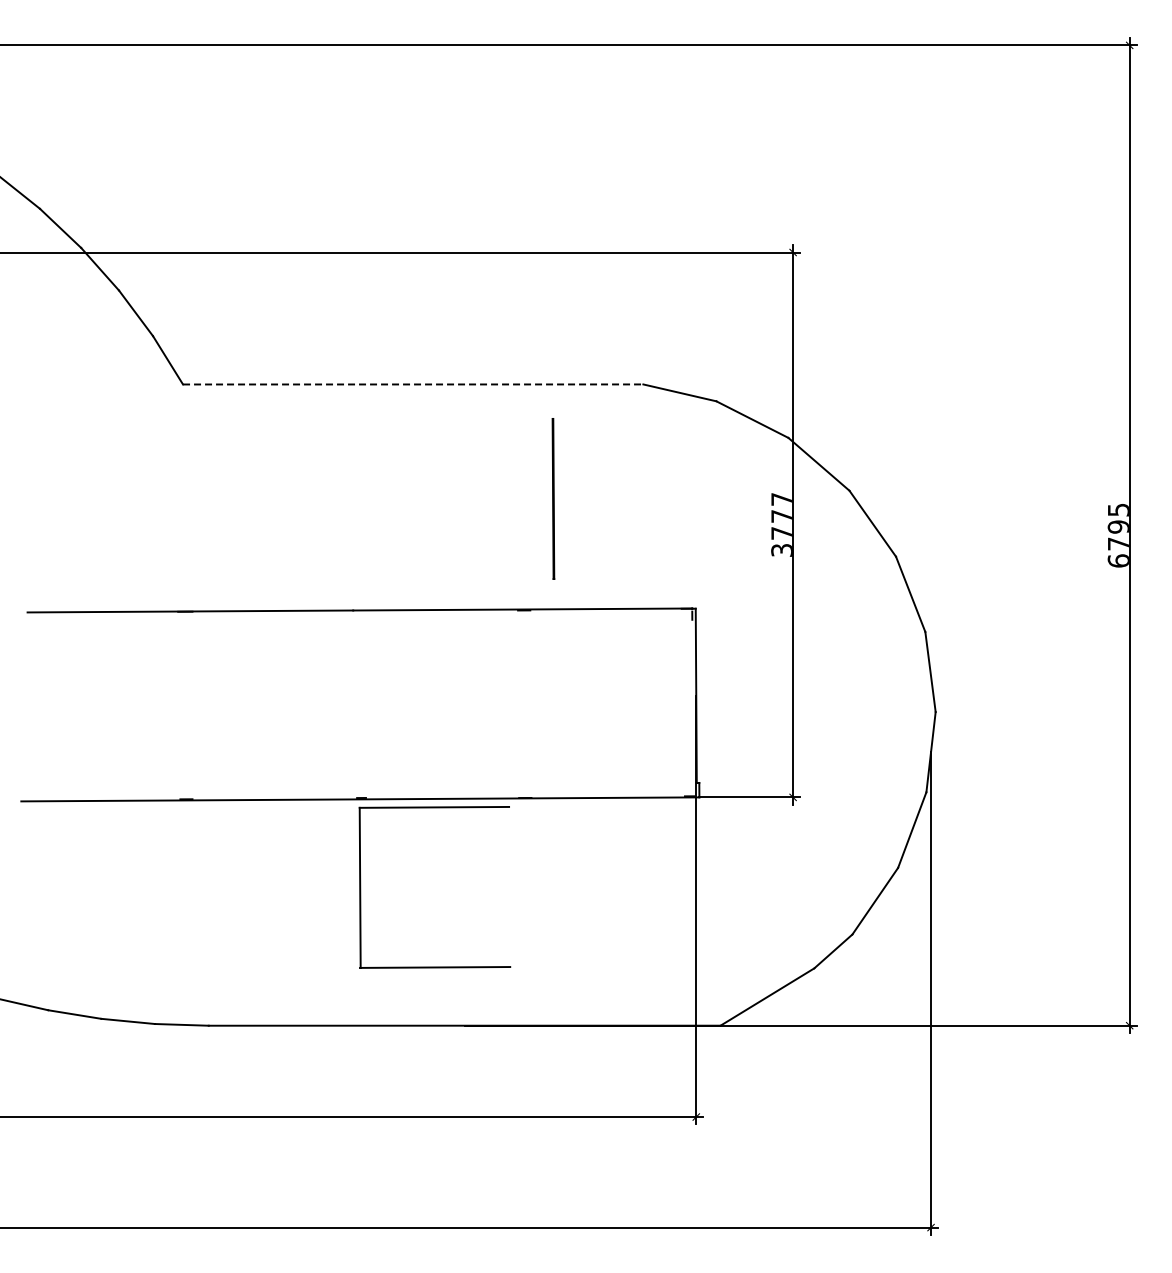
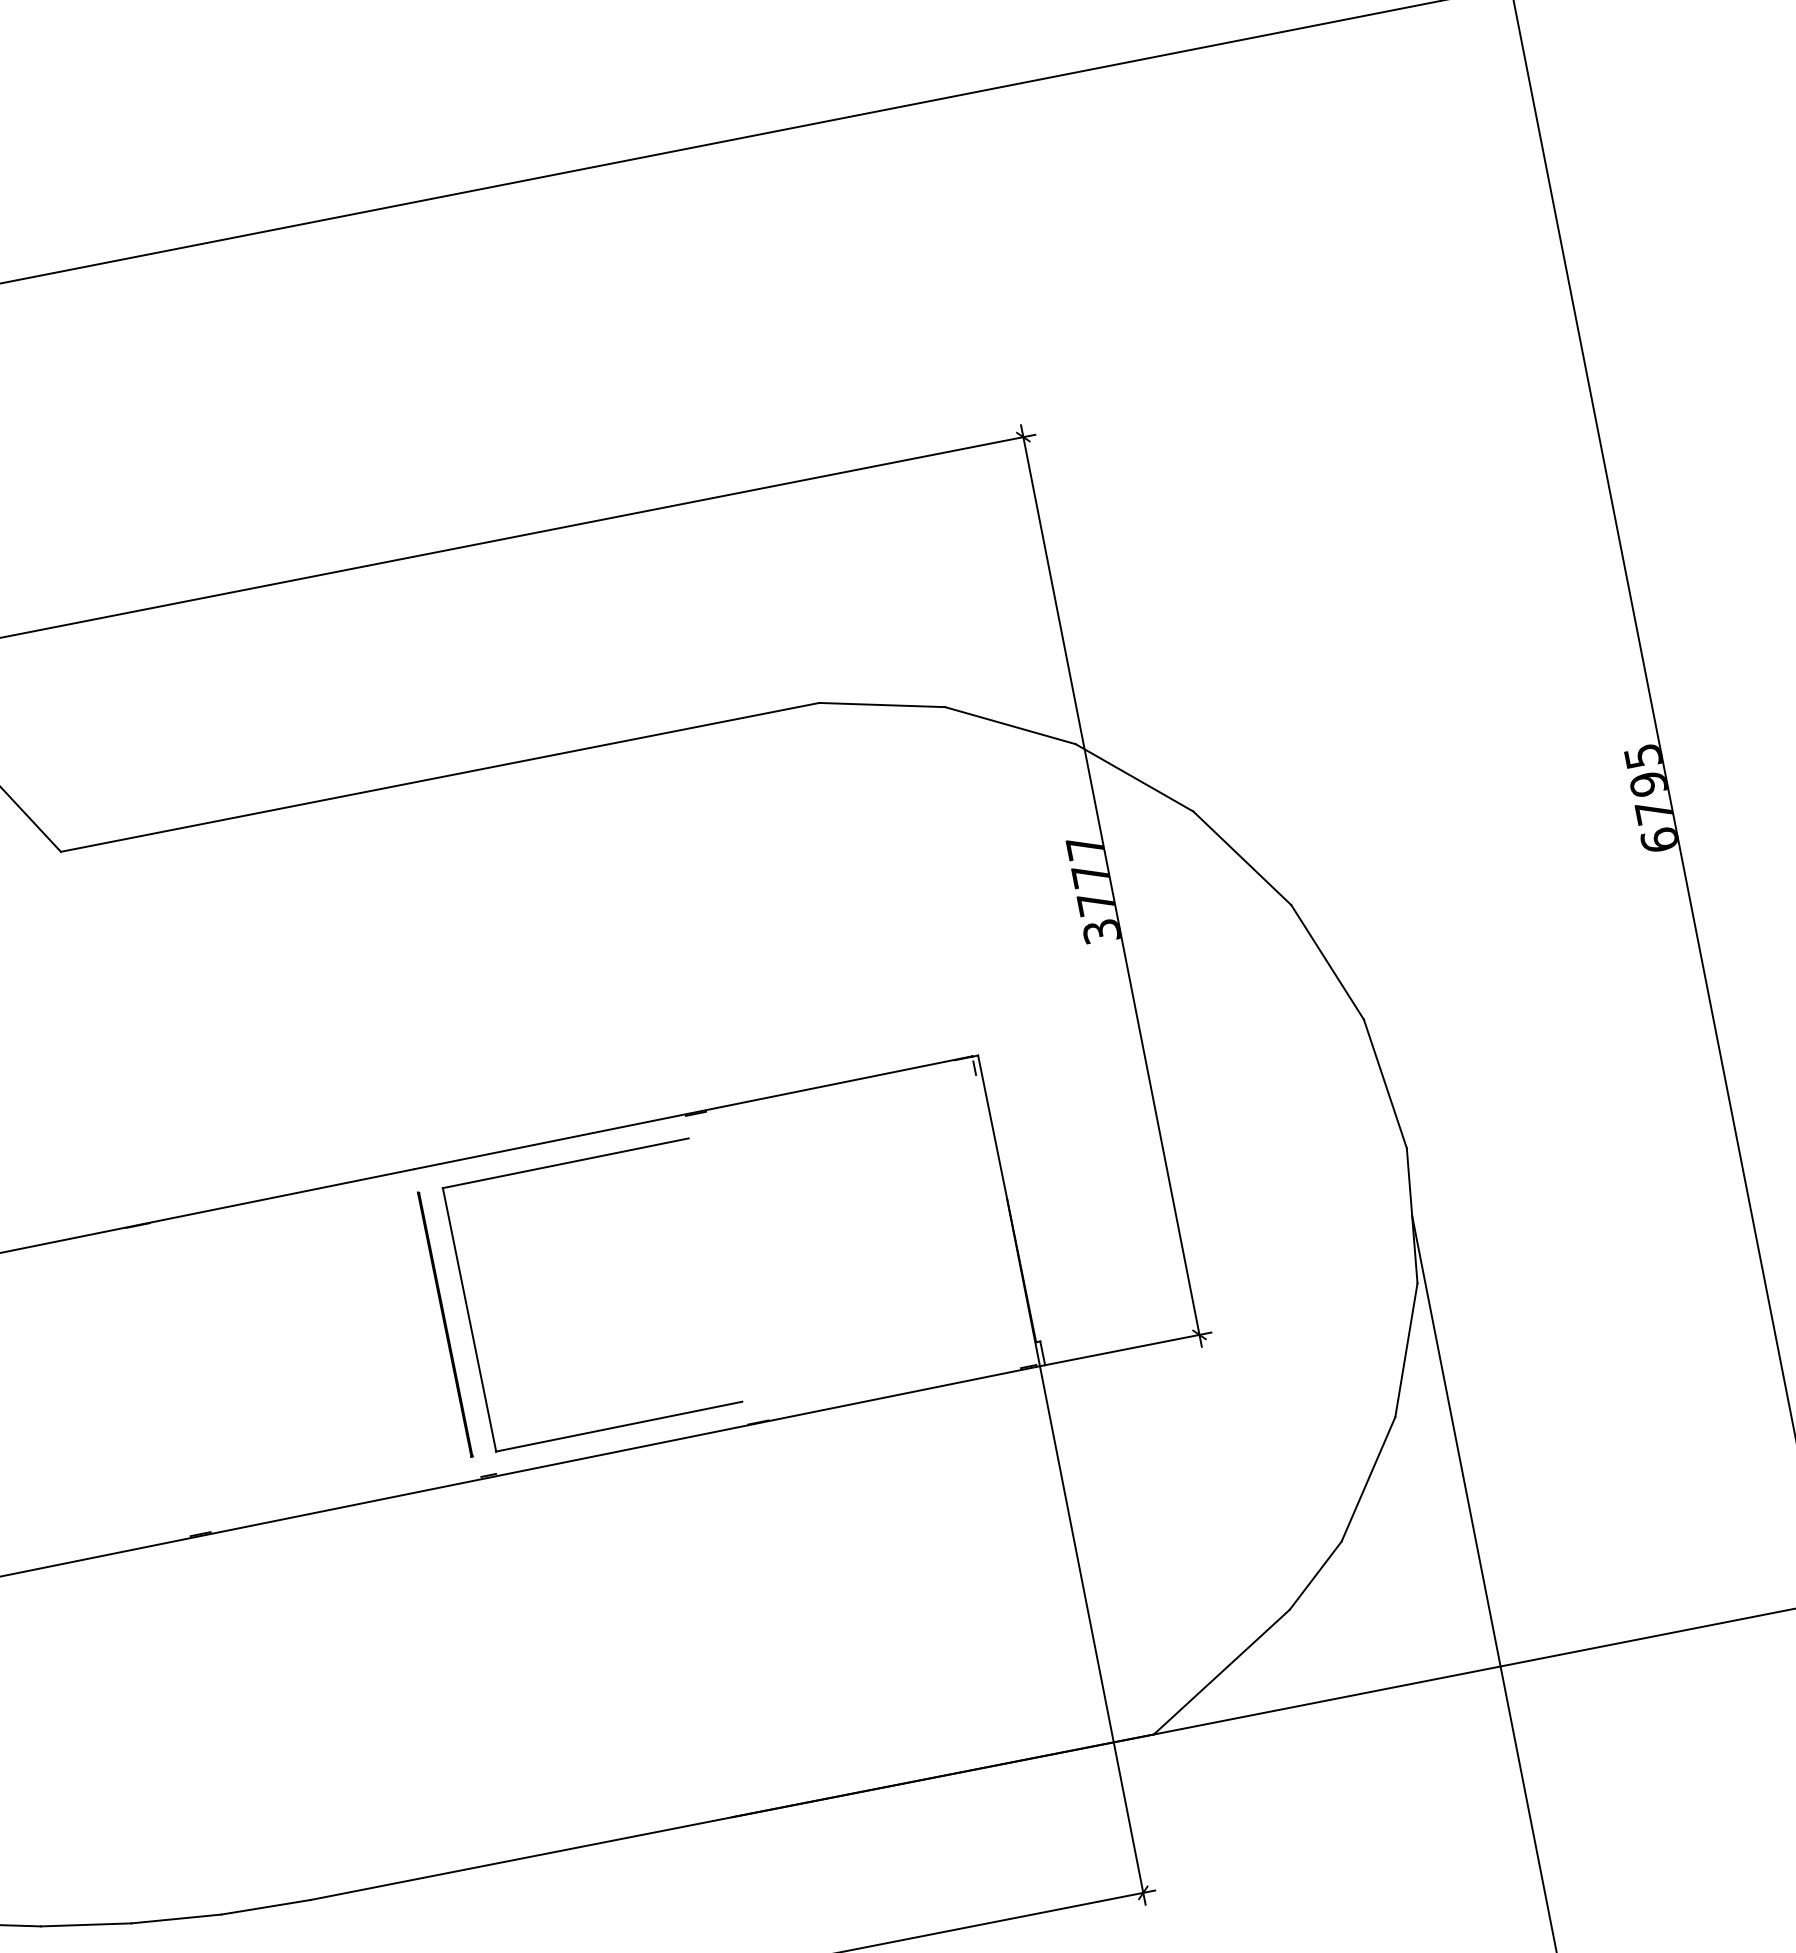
line: (413, 384) -> (440, 777), dashed -> solid
line: (553, 498) -> (445, 1323), moved
part: (361, 887) -> (471, 1318), moved

